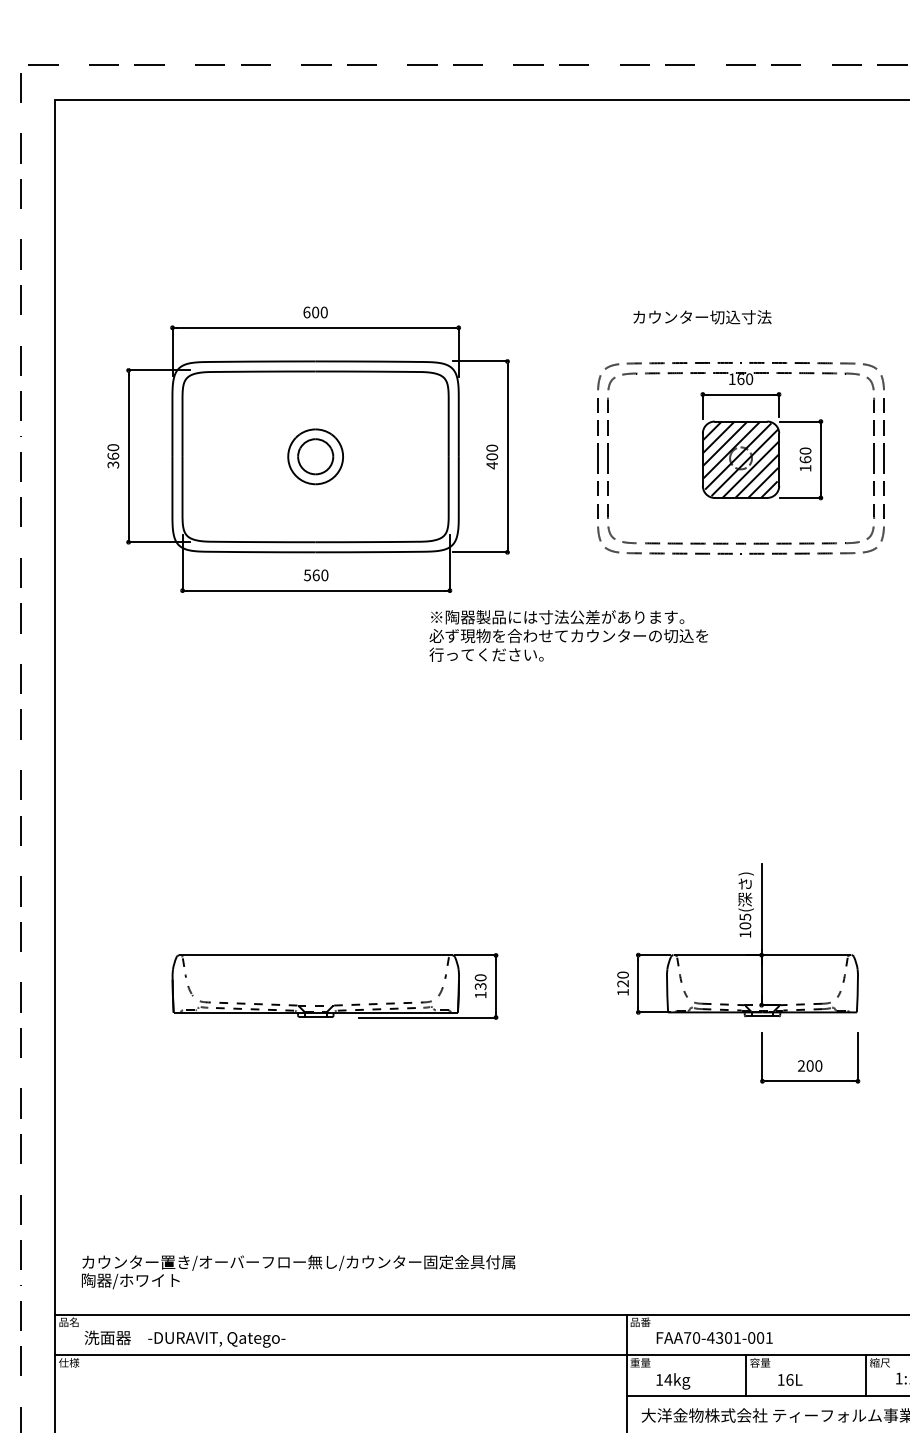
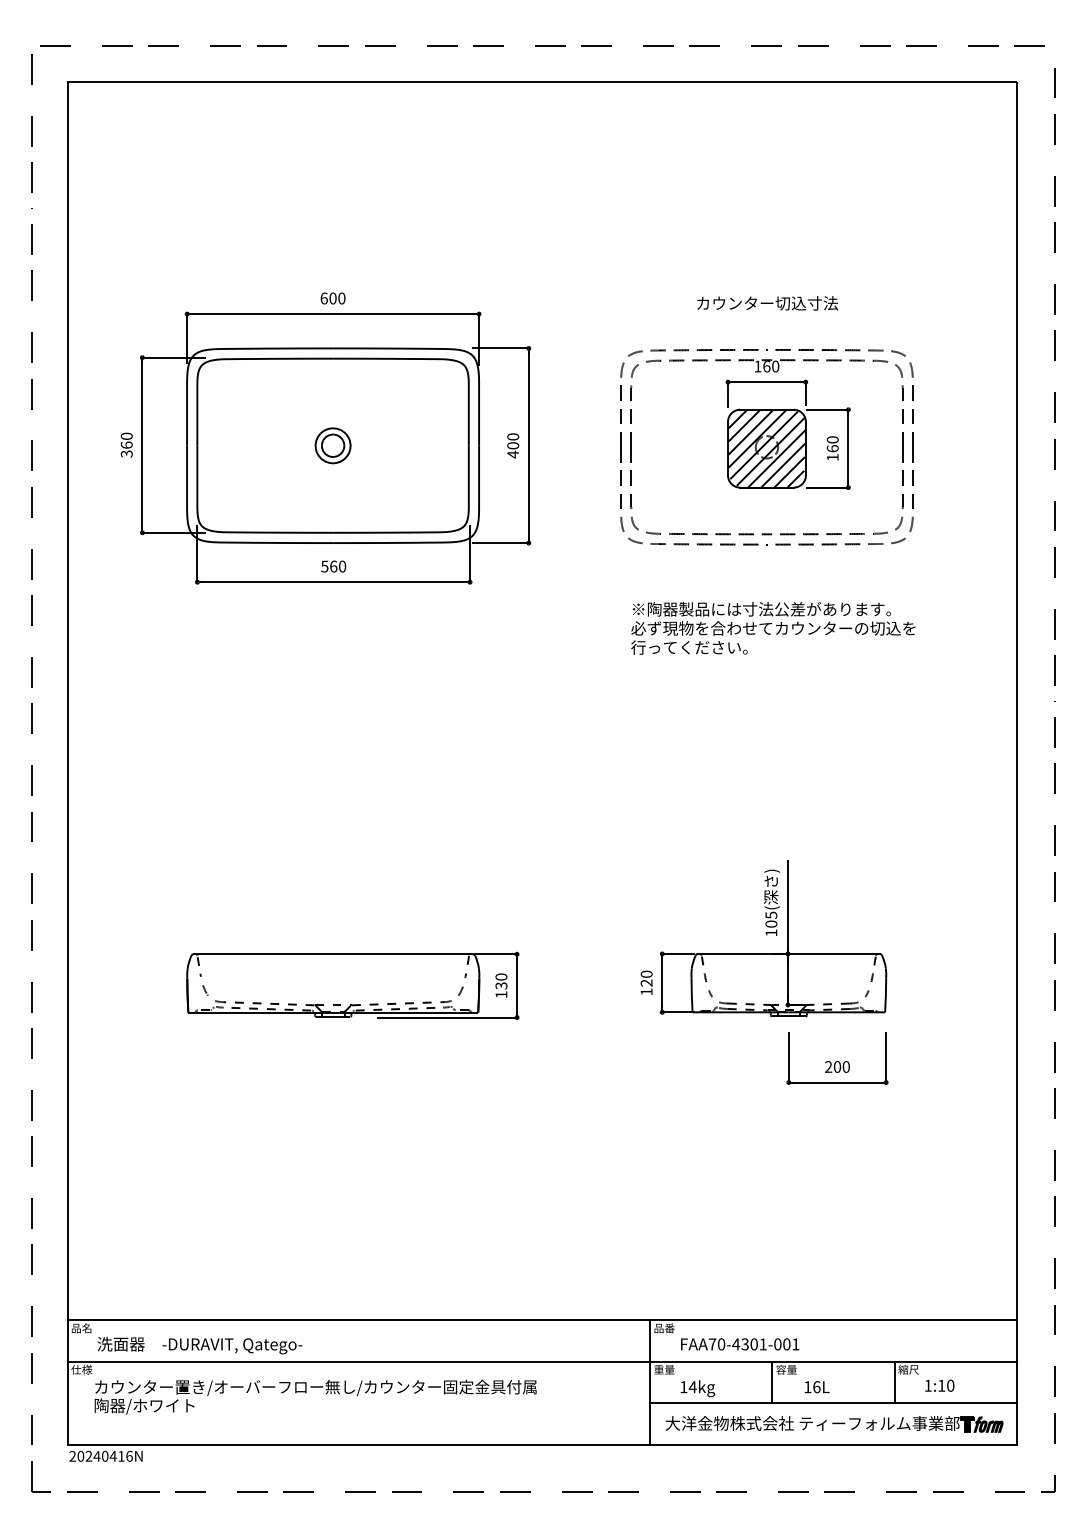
text: (702, 317) -> (767, 303), moved
part: (315, 456) -> (332, 445), size x0.62
text: (568, 636) -> (773, 628), moved
text: (298, 1271) -> (315, 1396), moved

